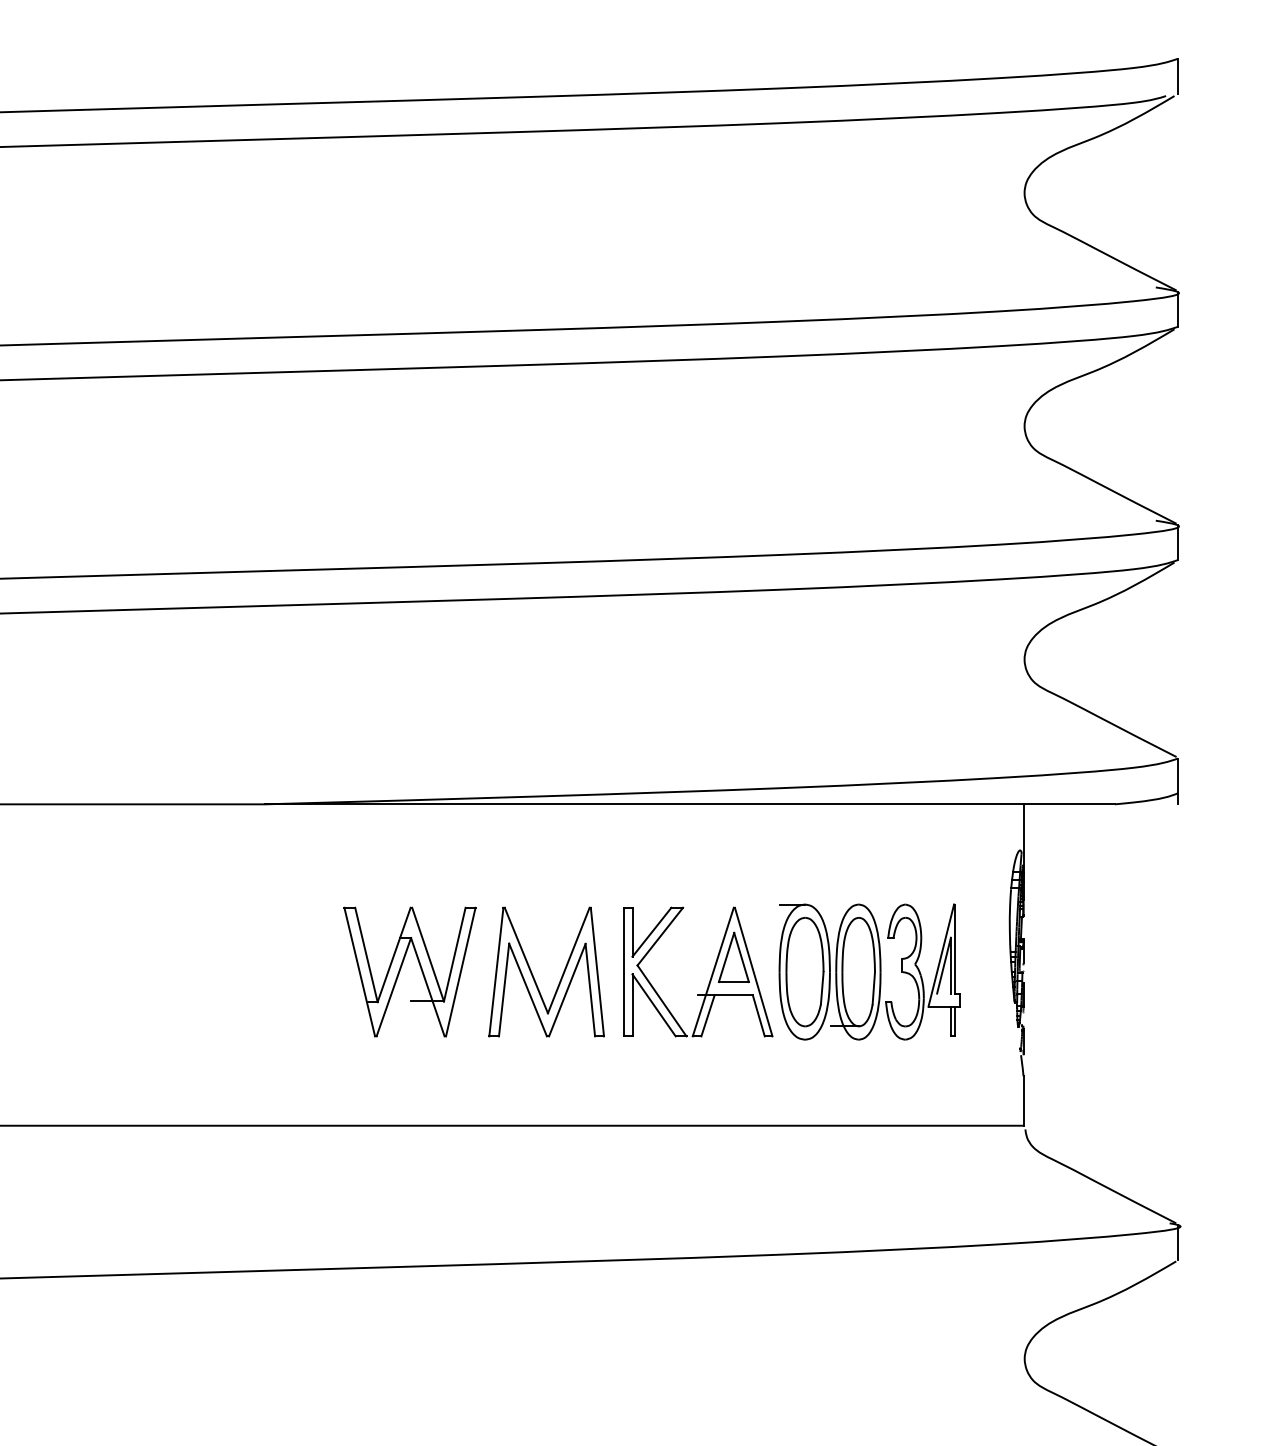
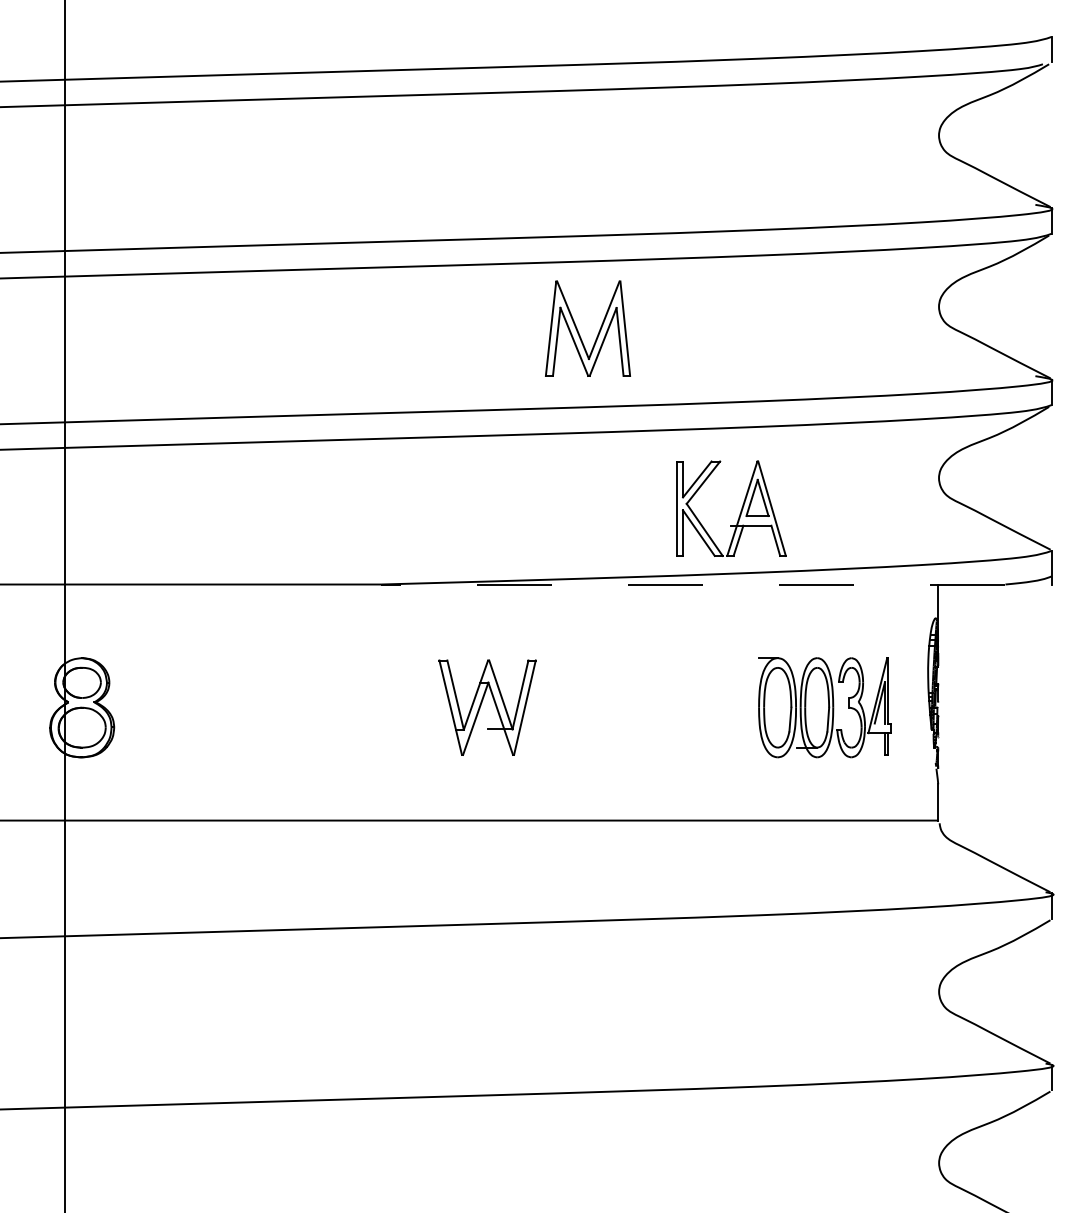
line: (688, 804) -> (692, 584), solid -> dashed
part: (710, 974) -> (740, 510), moved
part: (535, 977) -> (579, 332), moved

